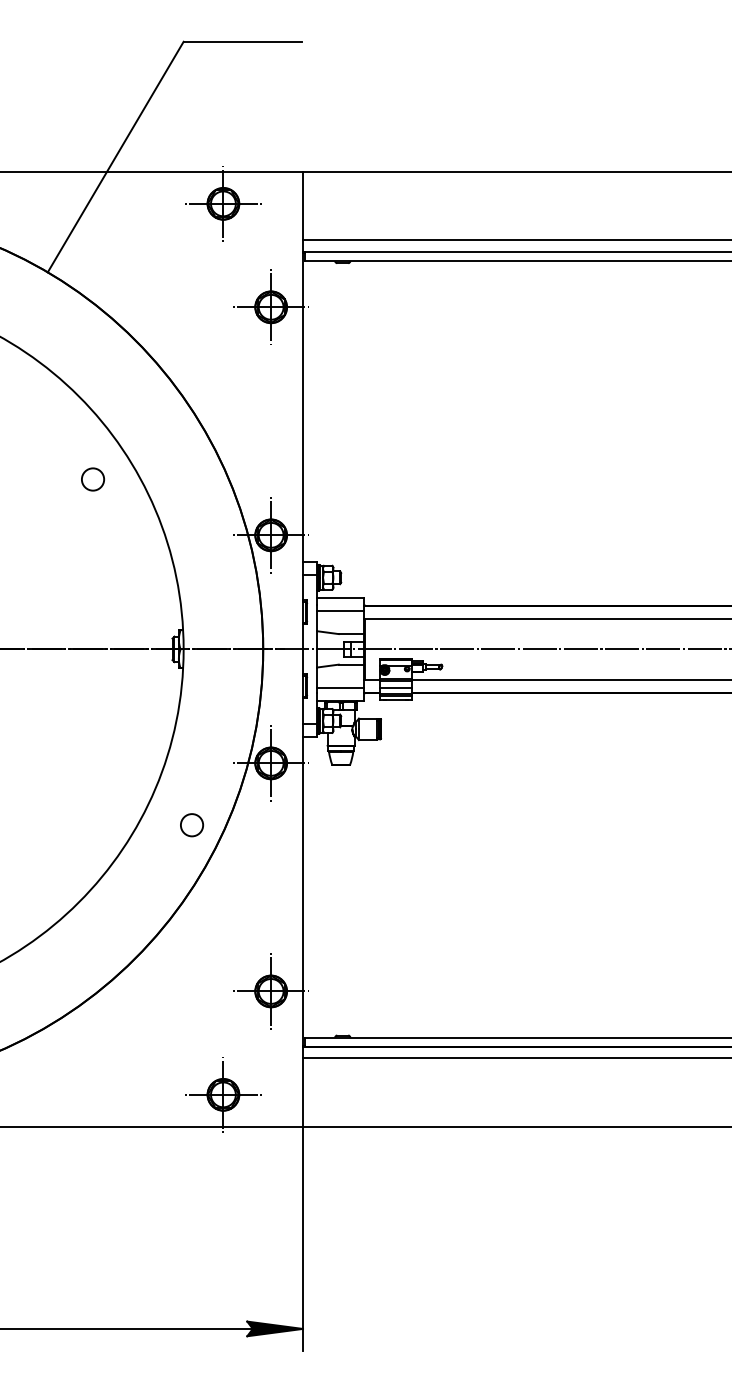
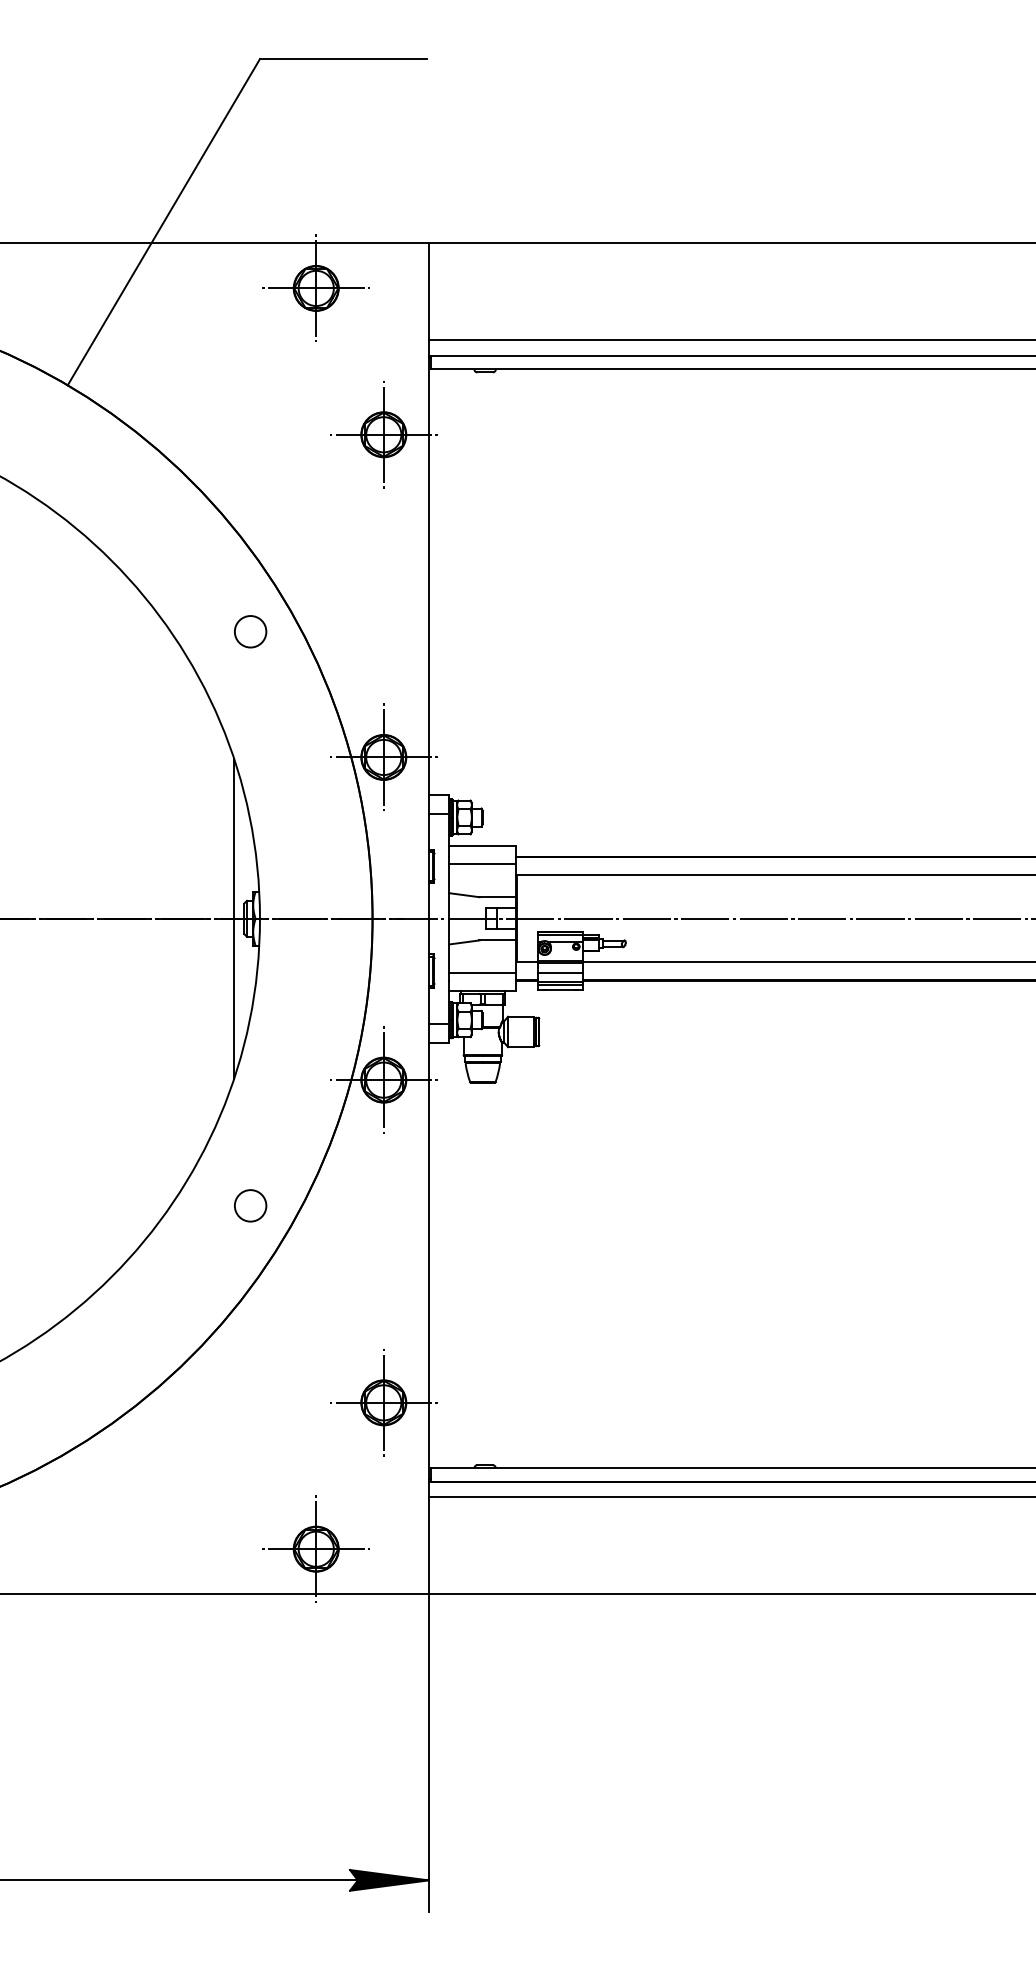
circle: (93, 479) -> (251, 631), moved
line: (165, 649) -> (234, 918), added
circle: (192, 825) -> (251, 1206), moved

